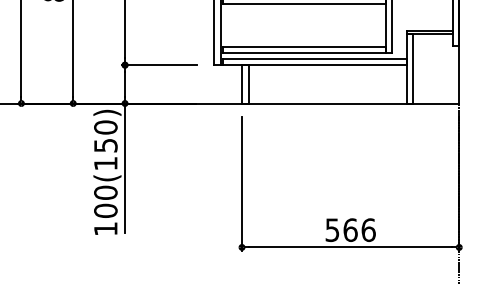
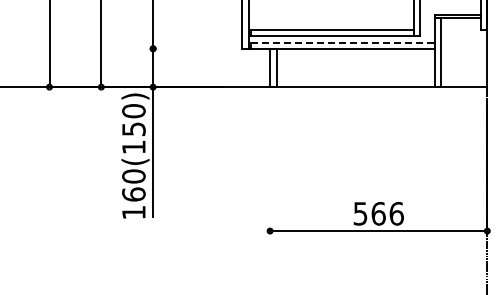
line: (315, 58) -> (343, 42), solid -> dashed
line: (158, 64) -> (186, 48), removed
line: (242, 183) -> (270, 167), removed
text: (105, 210) -> (133, 194), 100(150) -> 160(150)

